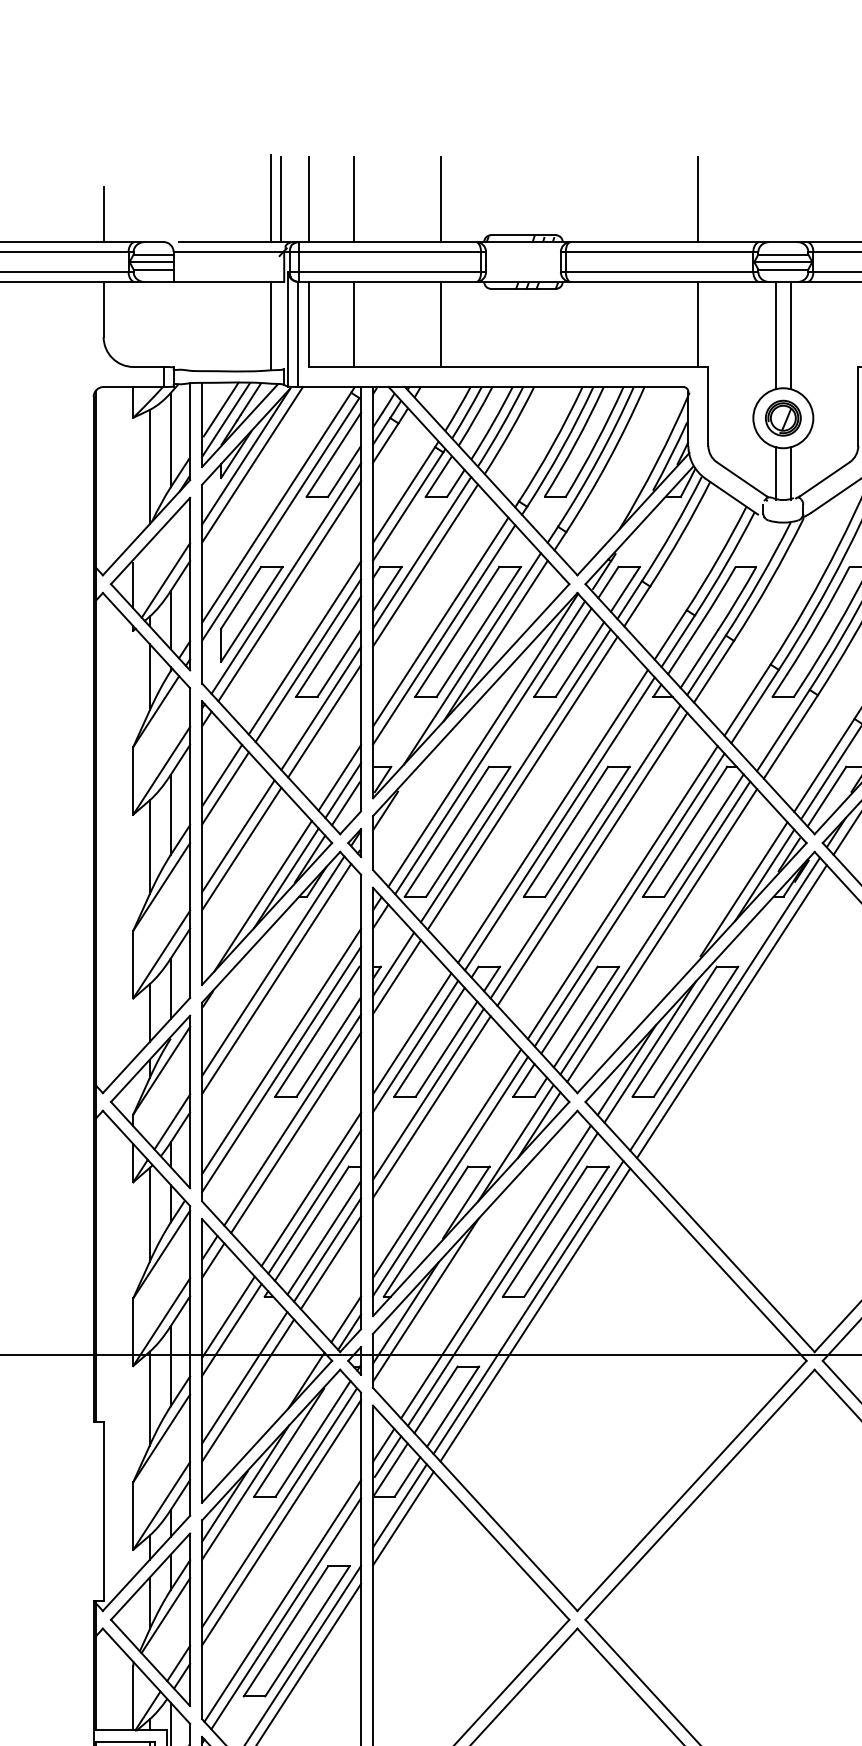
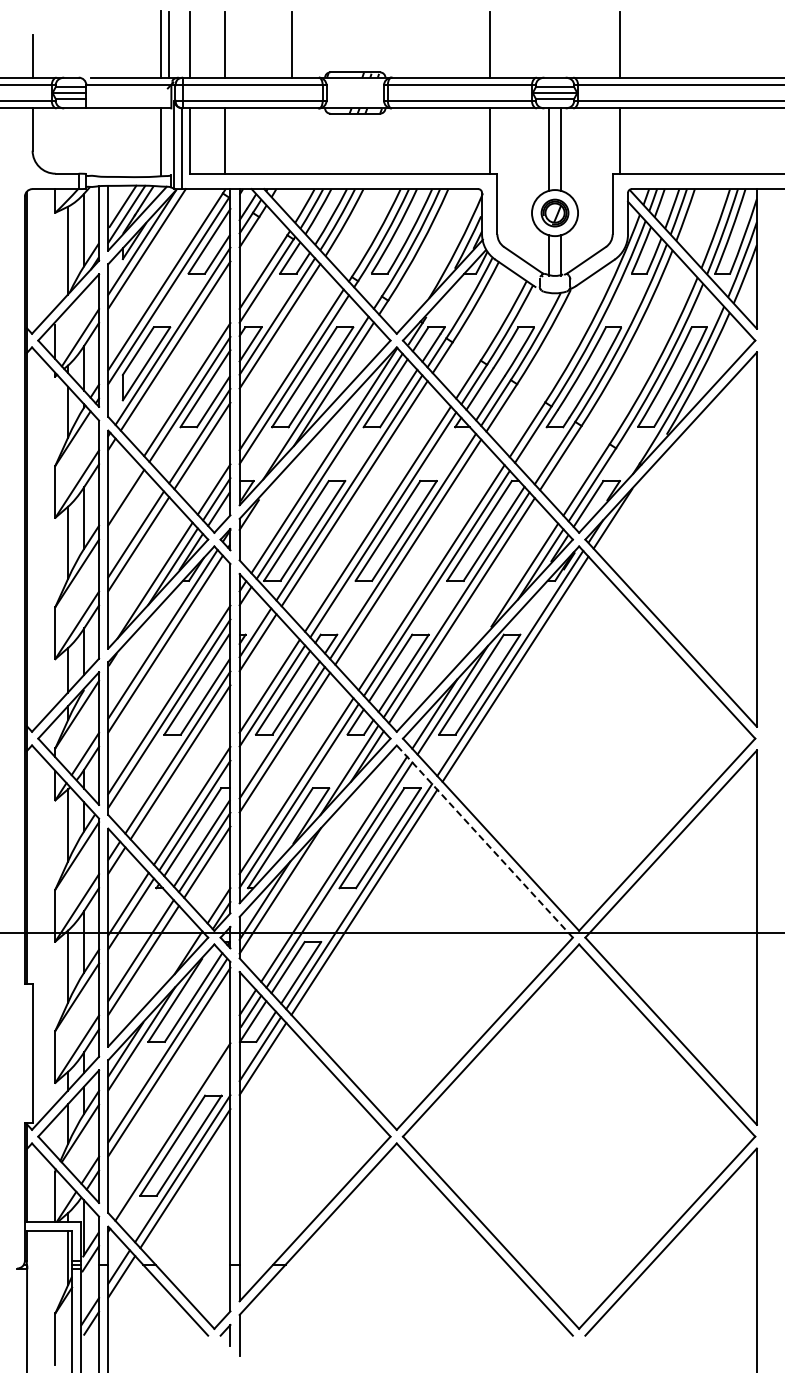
line: (440, 323) -> (291, 140), removed
line: (221, 775) -> (123, 487), removed
line: (691, 1235) -> (484, 841), solid -> dashed
line: (283, 1601) -> (170, 1122), removed

